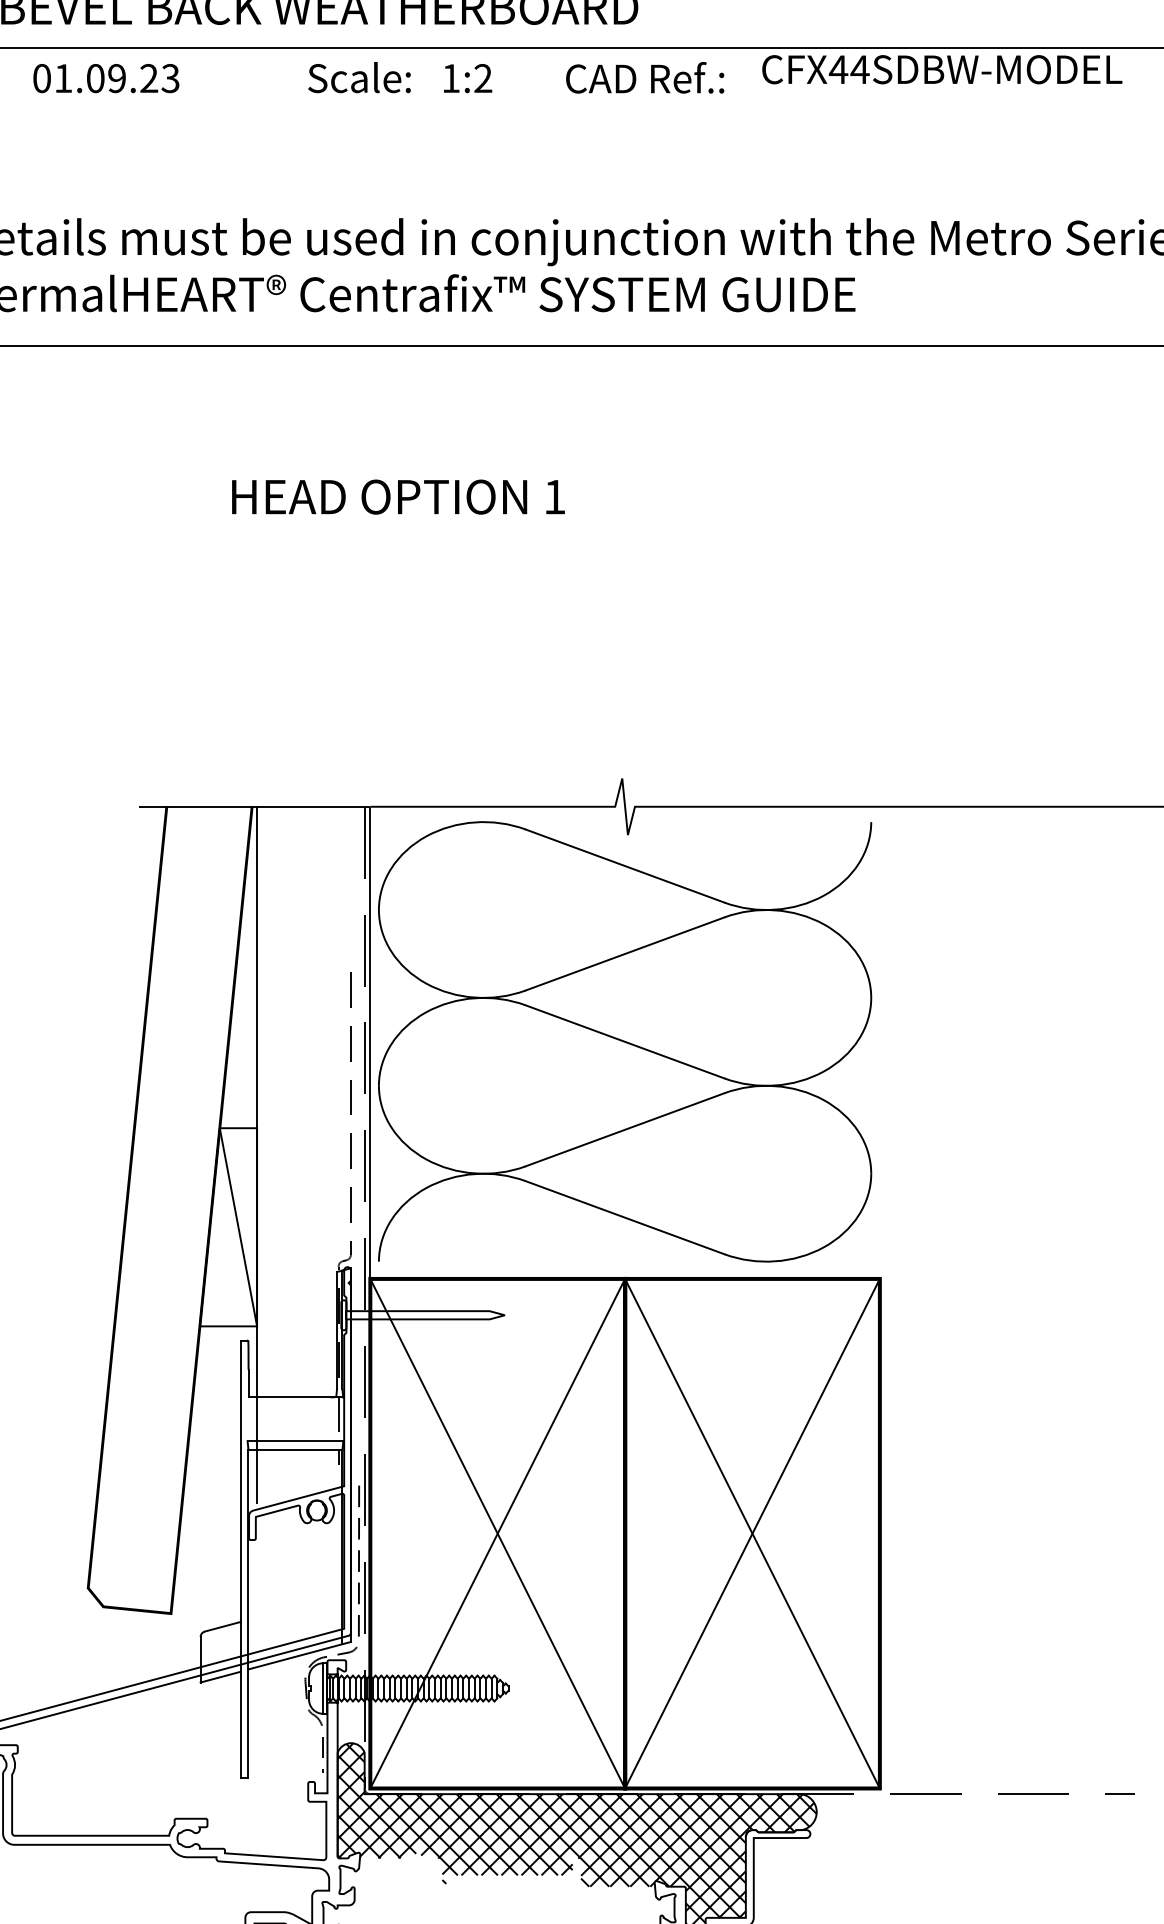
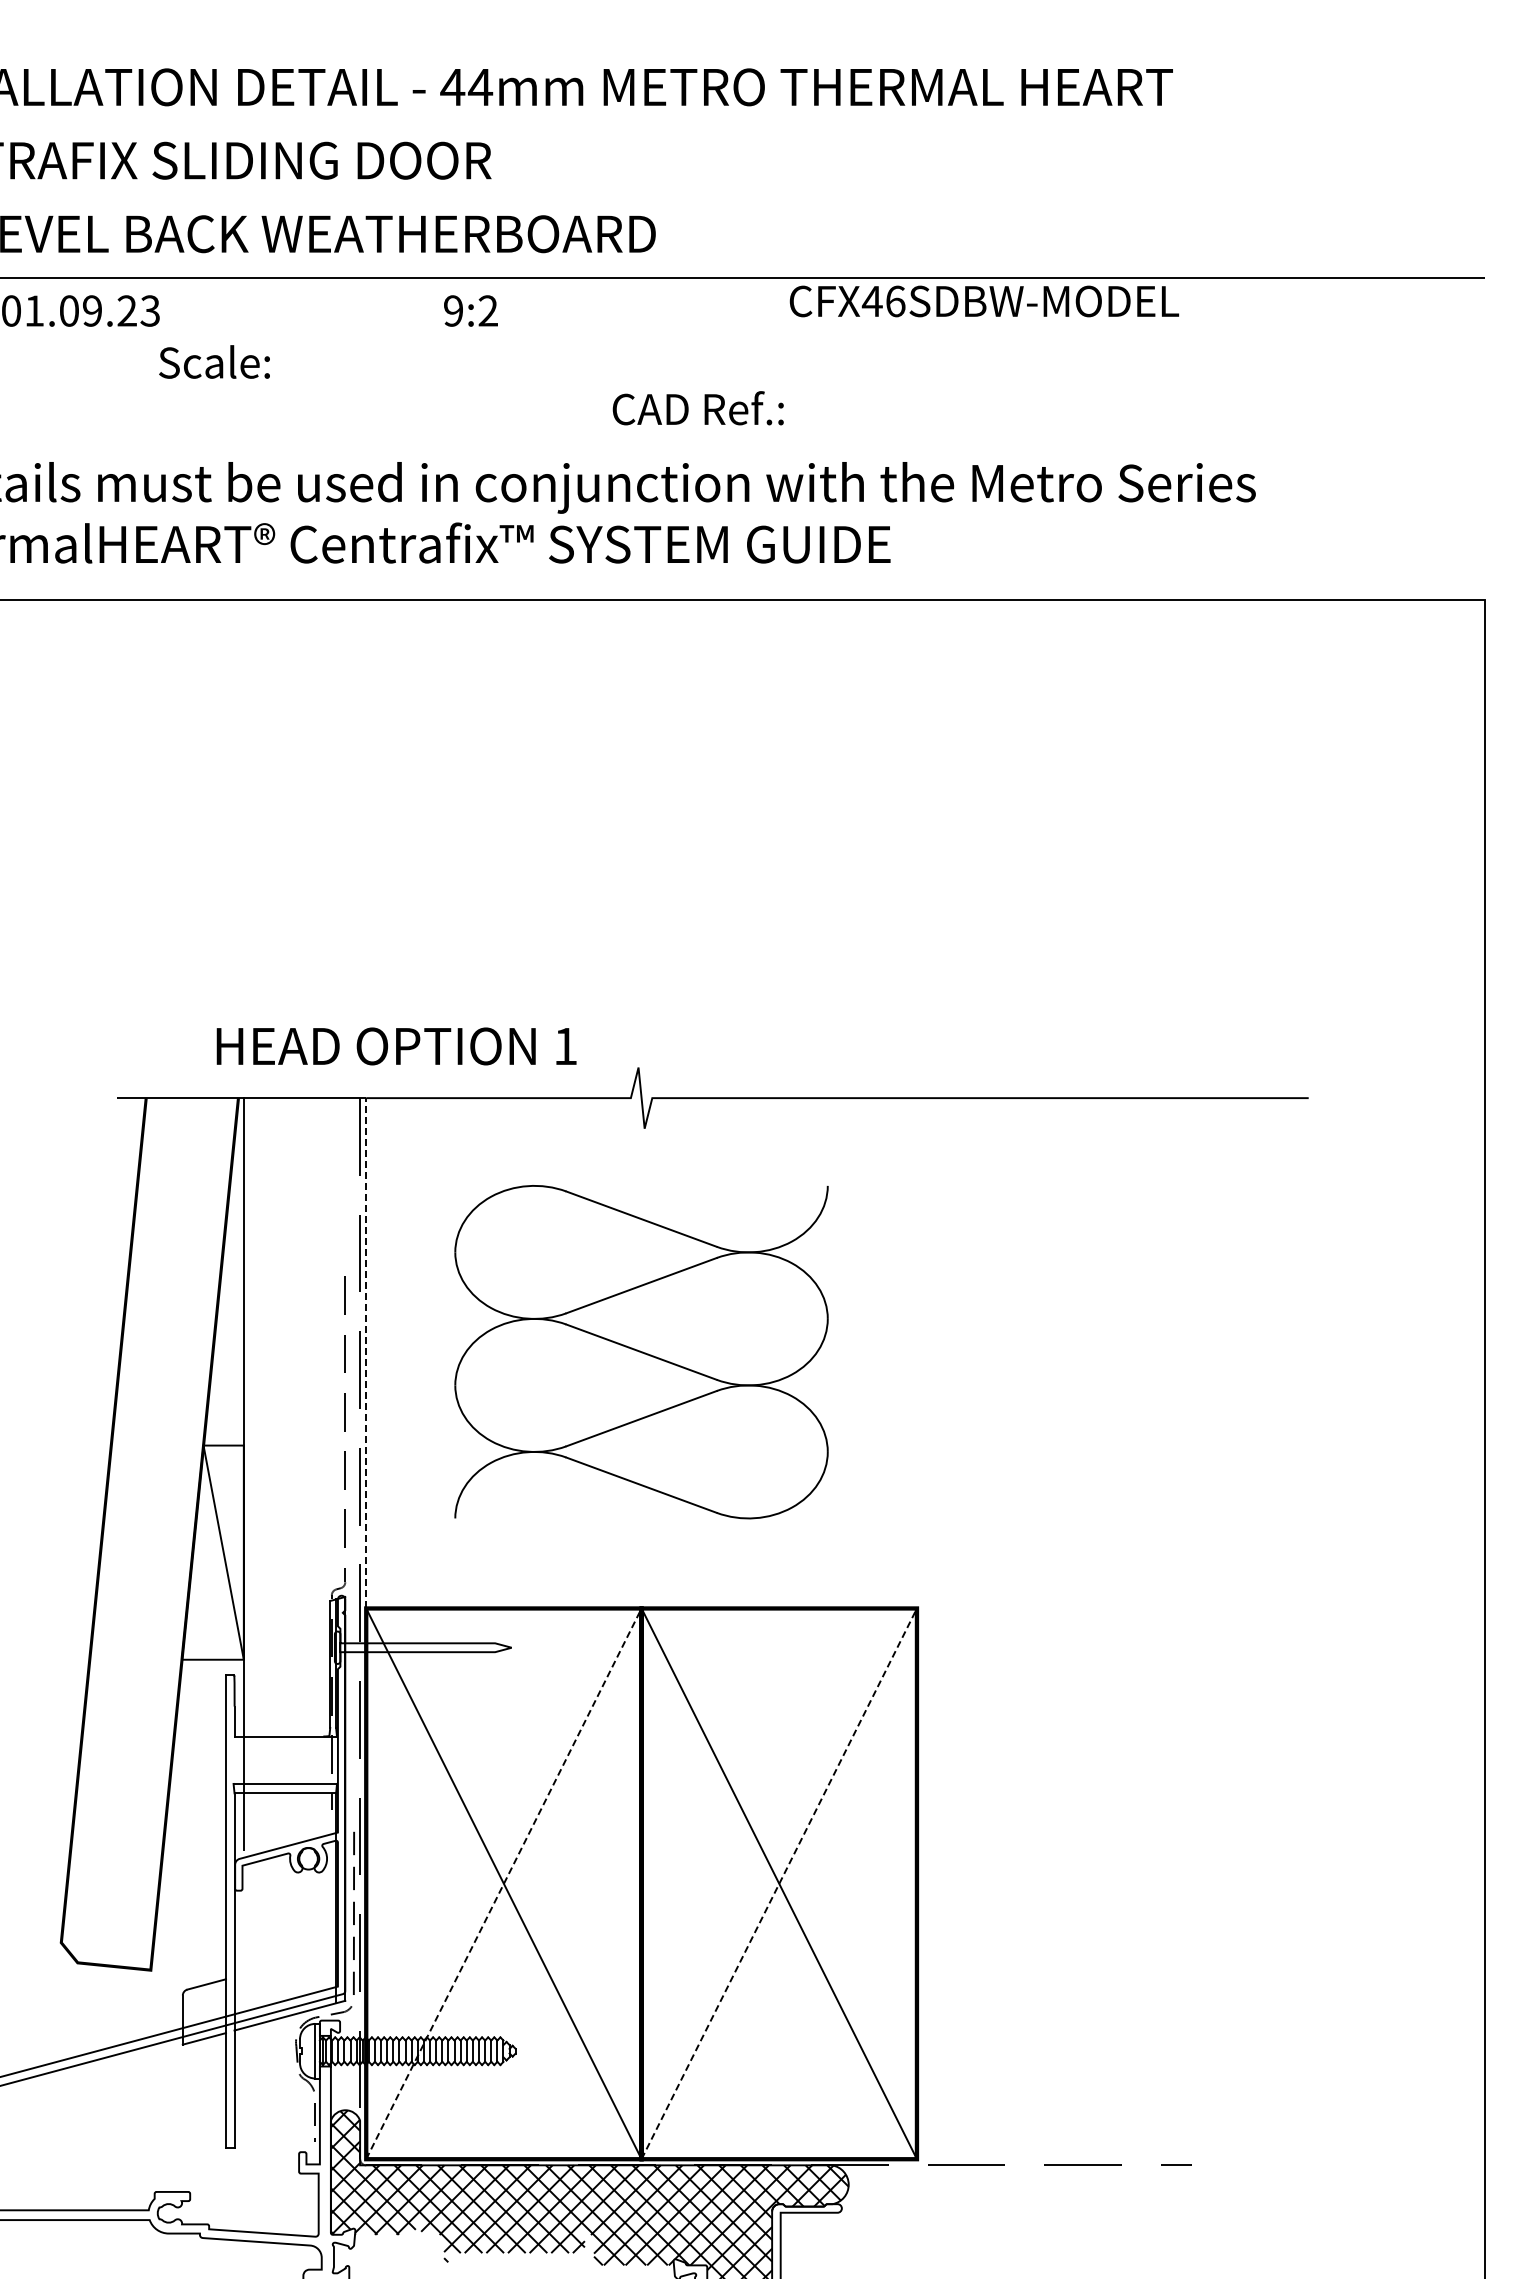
text: (860, 69) -> (895, 301), CFX44SDBW-MODEL -> CFX46SDBW-MODEL
text: (359, 77) -> (214, 361), moved
text: (451, 78) -> (453, 310), 1:2 -> 9:2
text: (644, 78) -> (697, 408), moved
text: (398, 497) -> (396, 1046), moved
part: (625, 1041) -> (641, 1351), size x0.7
line: (370, 1042) -> (366, 1352), solid -> dashed
line: (497, 1533) -> (503, 1883), solid -> dashed
line: (752, 1533) -> (779, 1883), solid -> dashed

